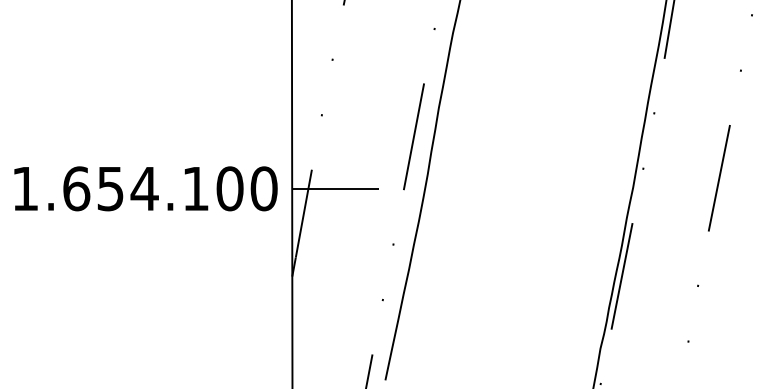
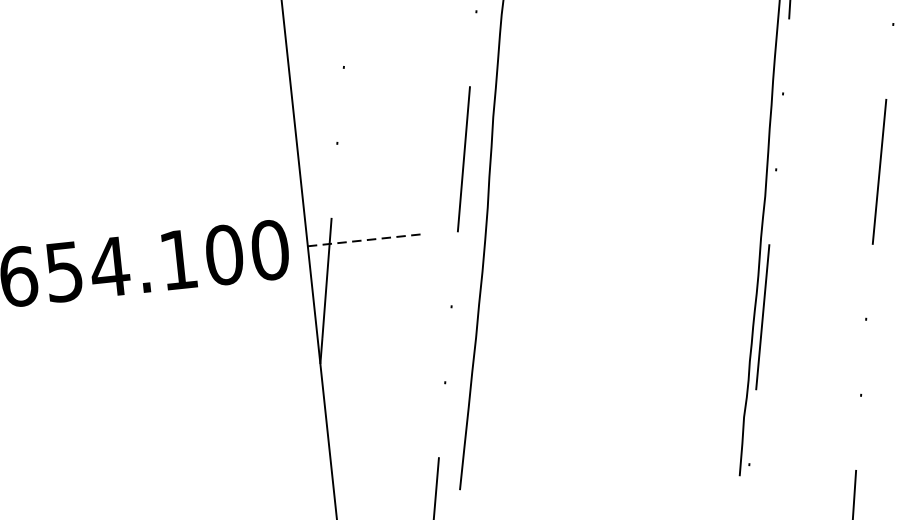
line: (336, 188) -> (367, 239), solid -> dashed

